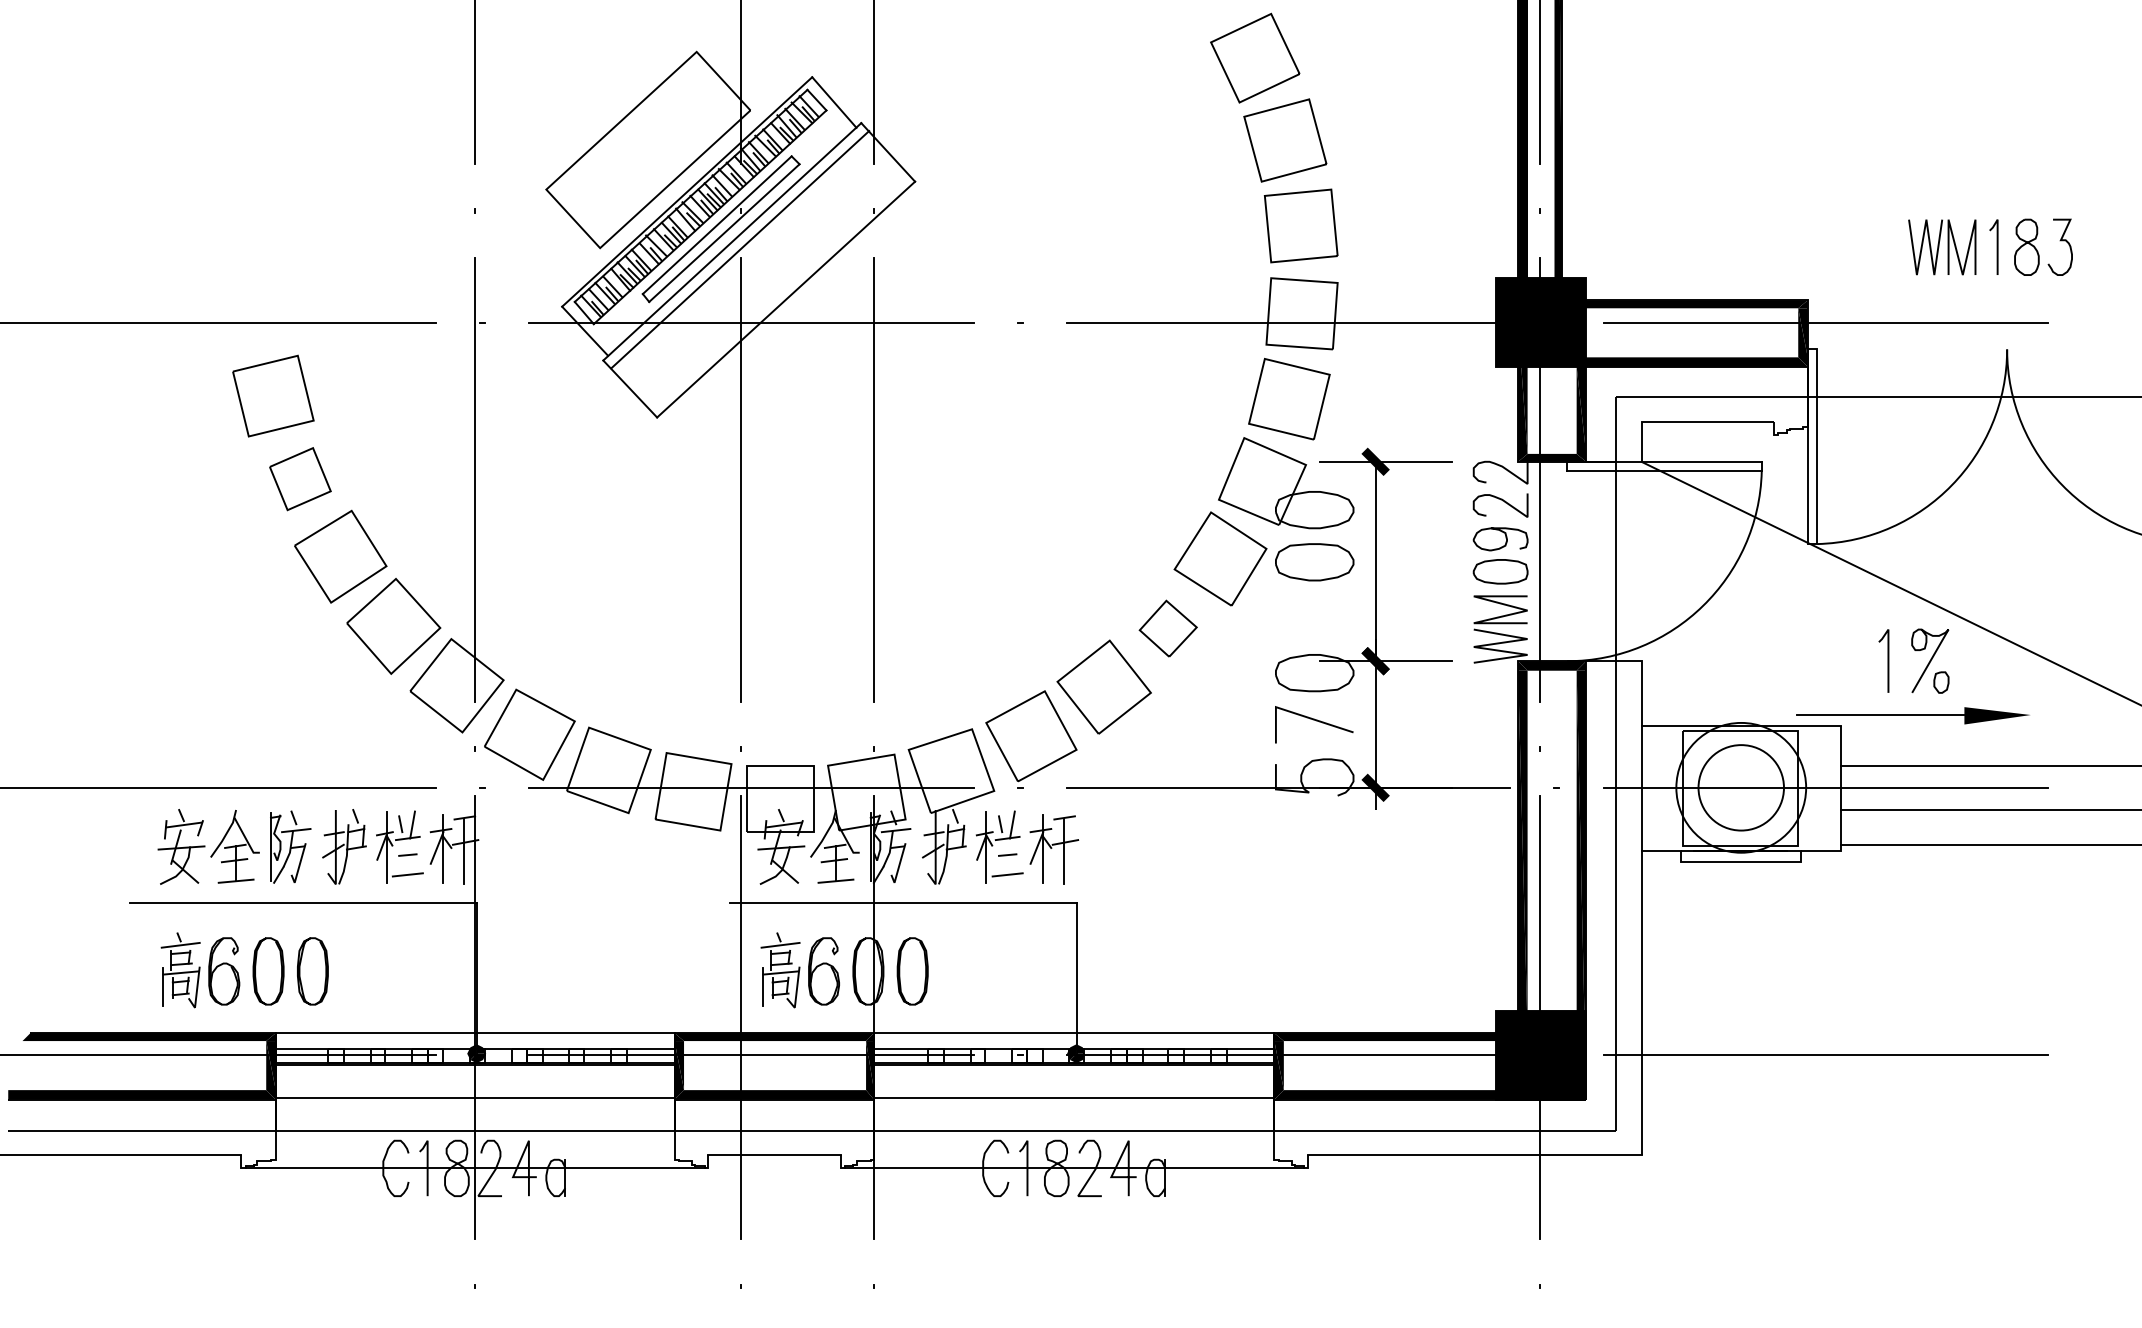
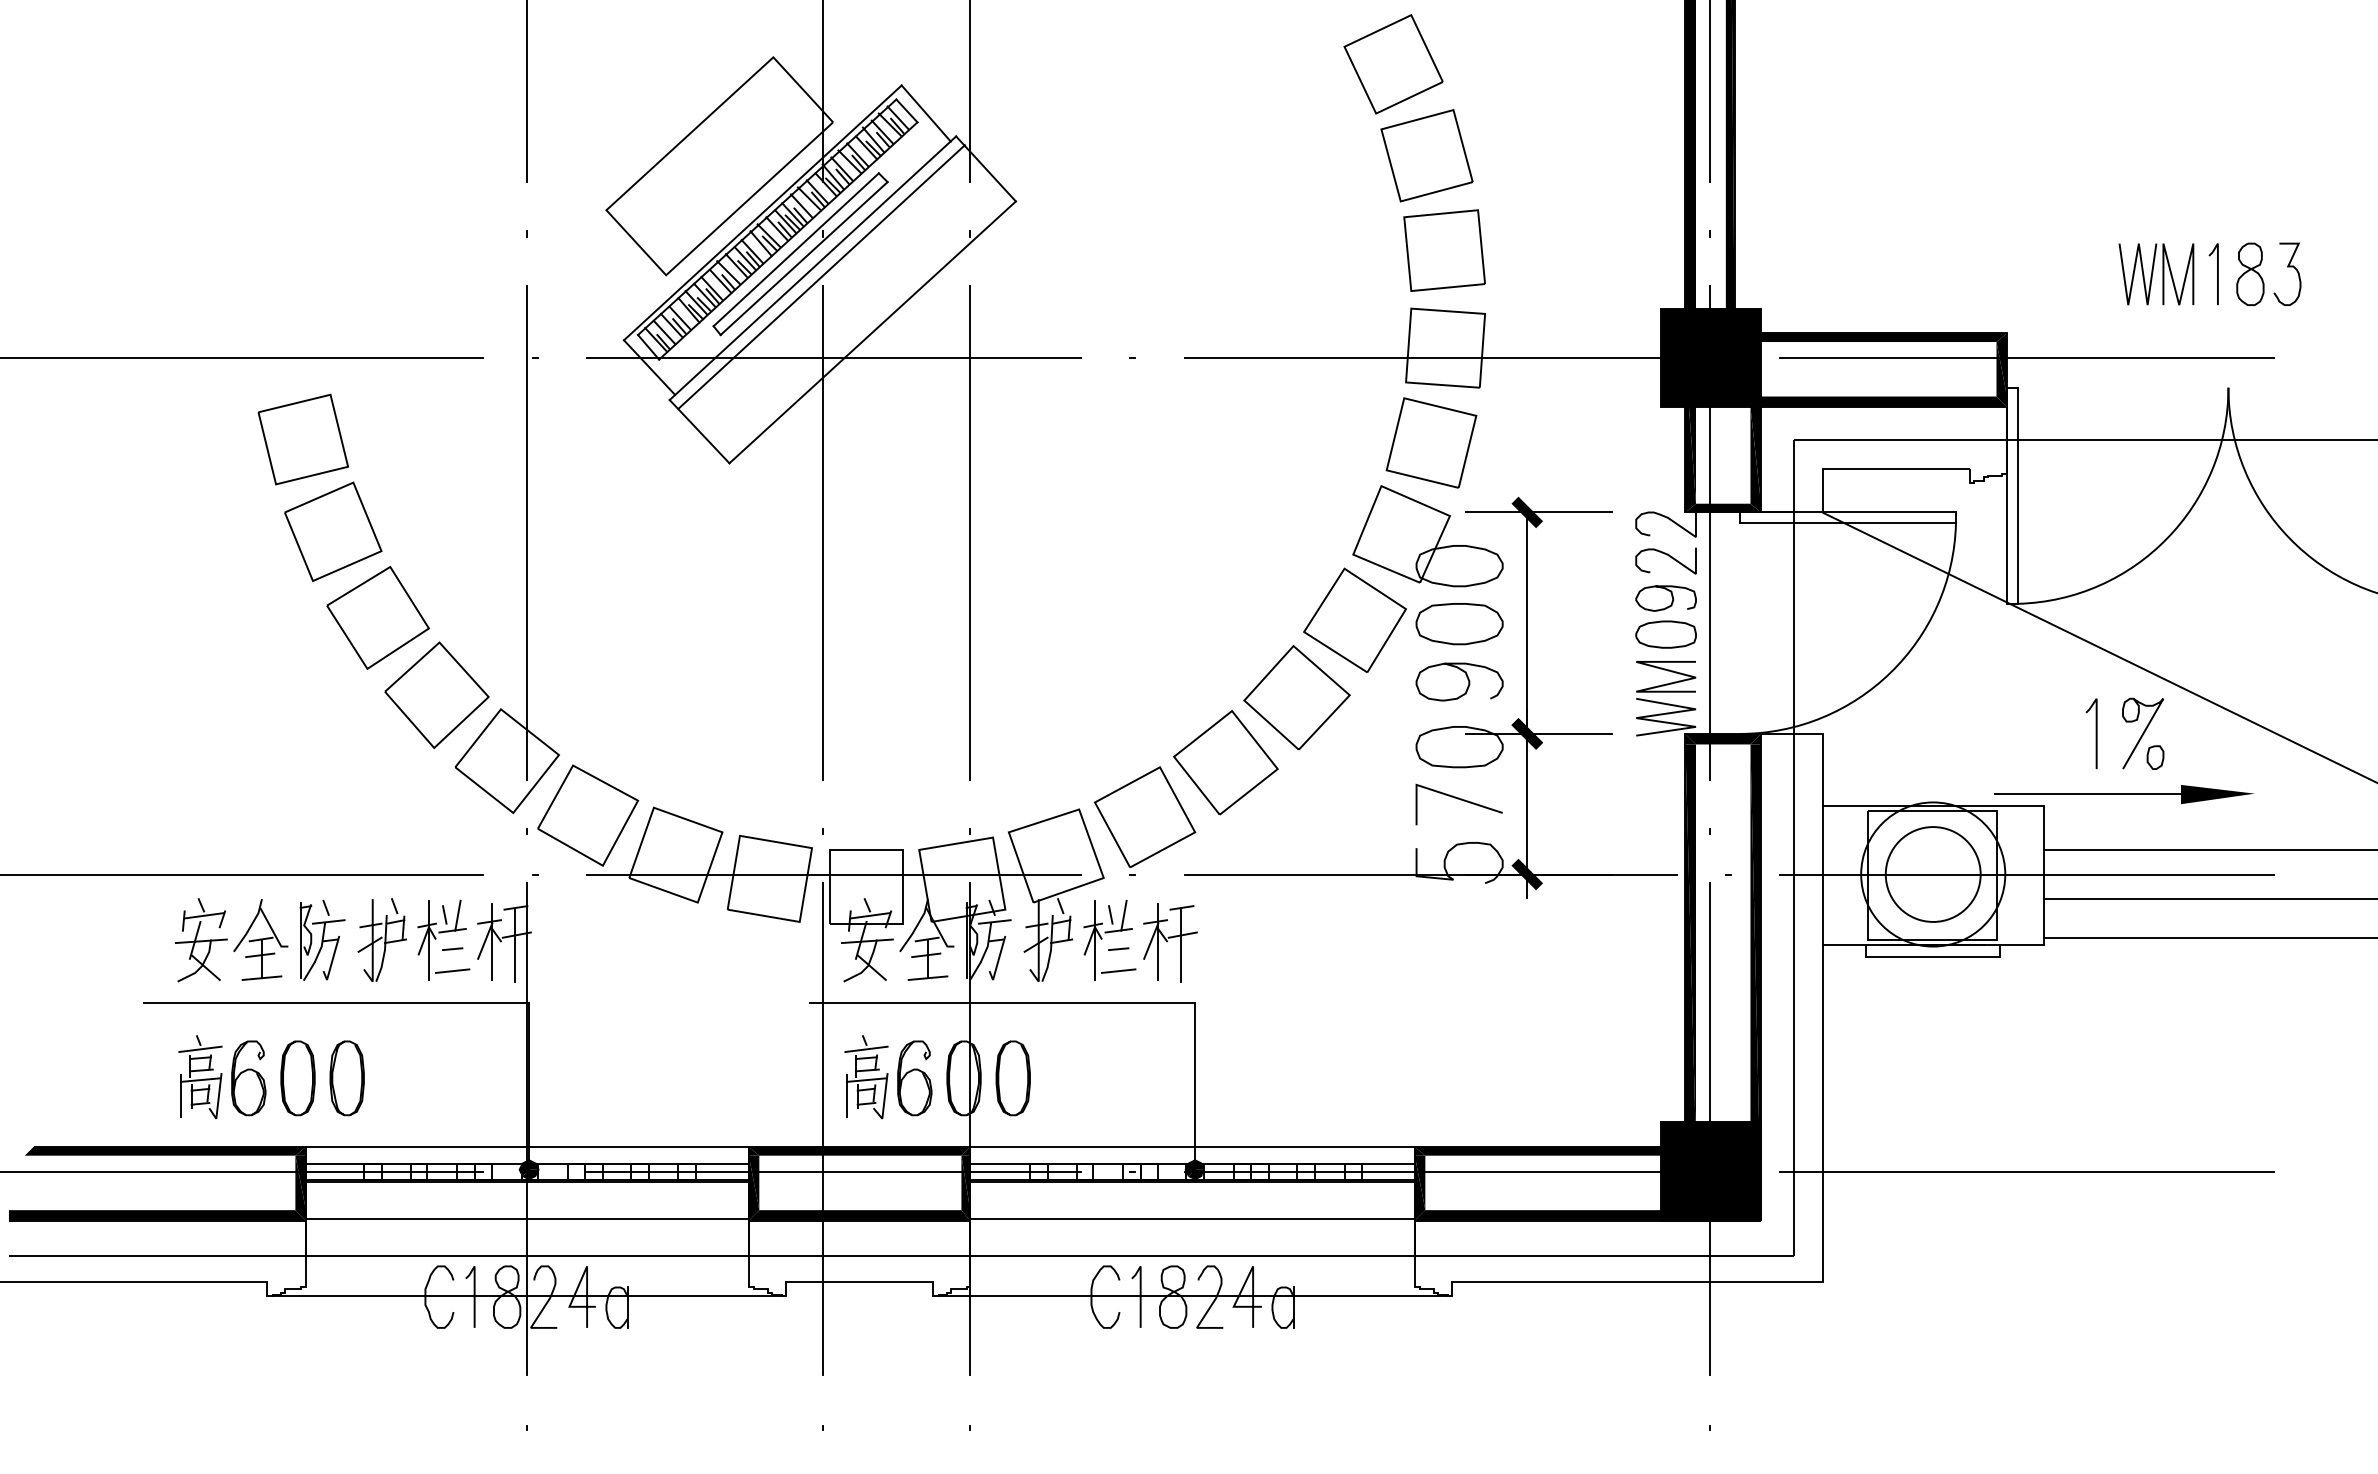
part: (300, 478) -> (333, 531), size x1.43
curve: (1320, 610) -> (1466, 677), added
part: (1167, 628) -> (1296, 697), size x1.67

